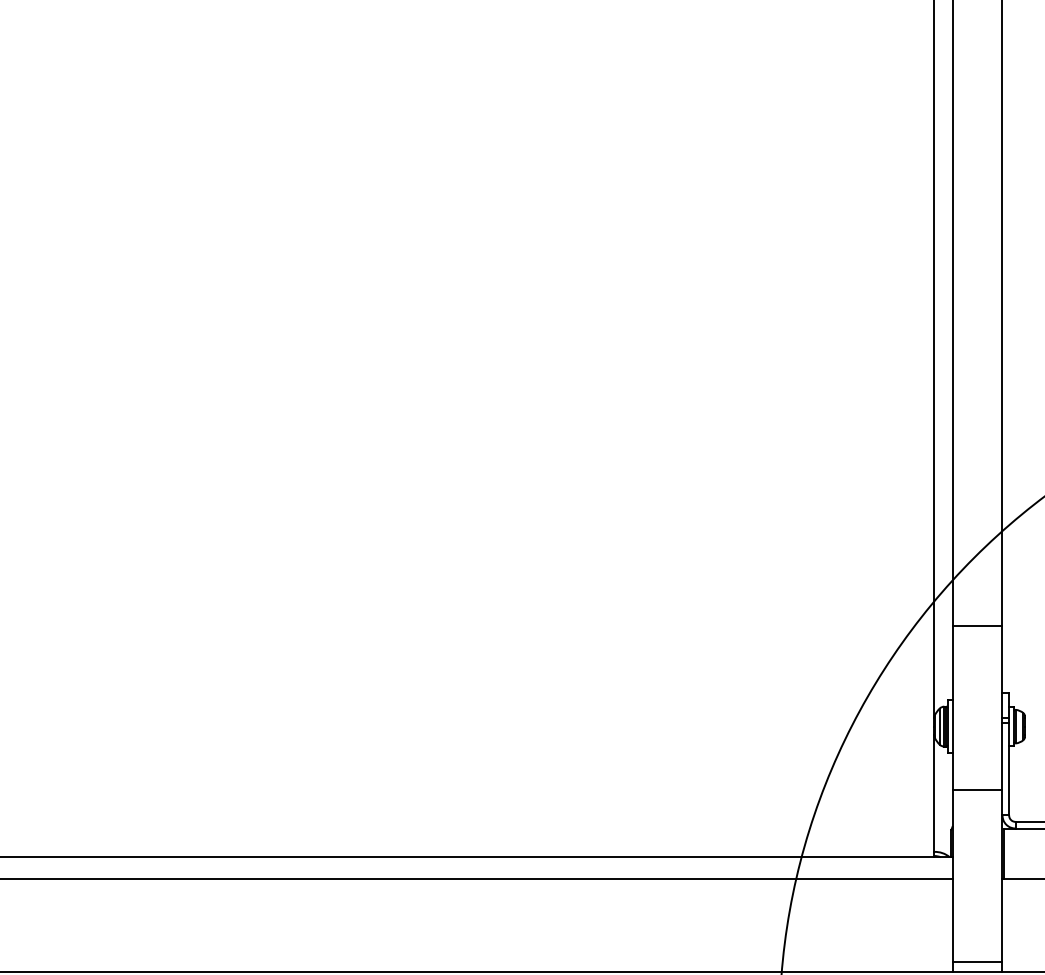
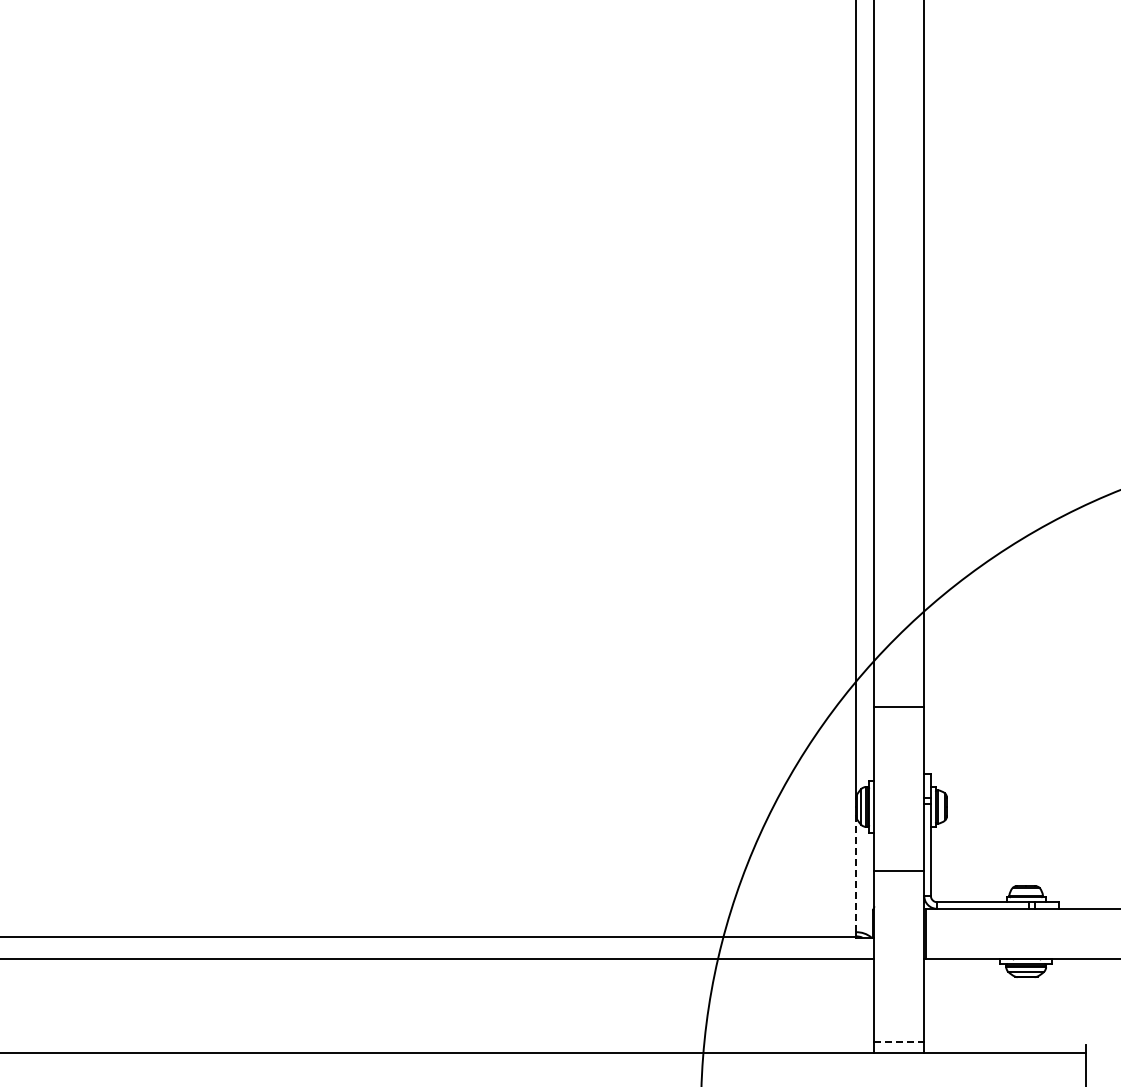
line: (933, 793) -> (855, 873), solid -> dashed
line: (977, 962) -> (899, 1042), solid -> dashed

